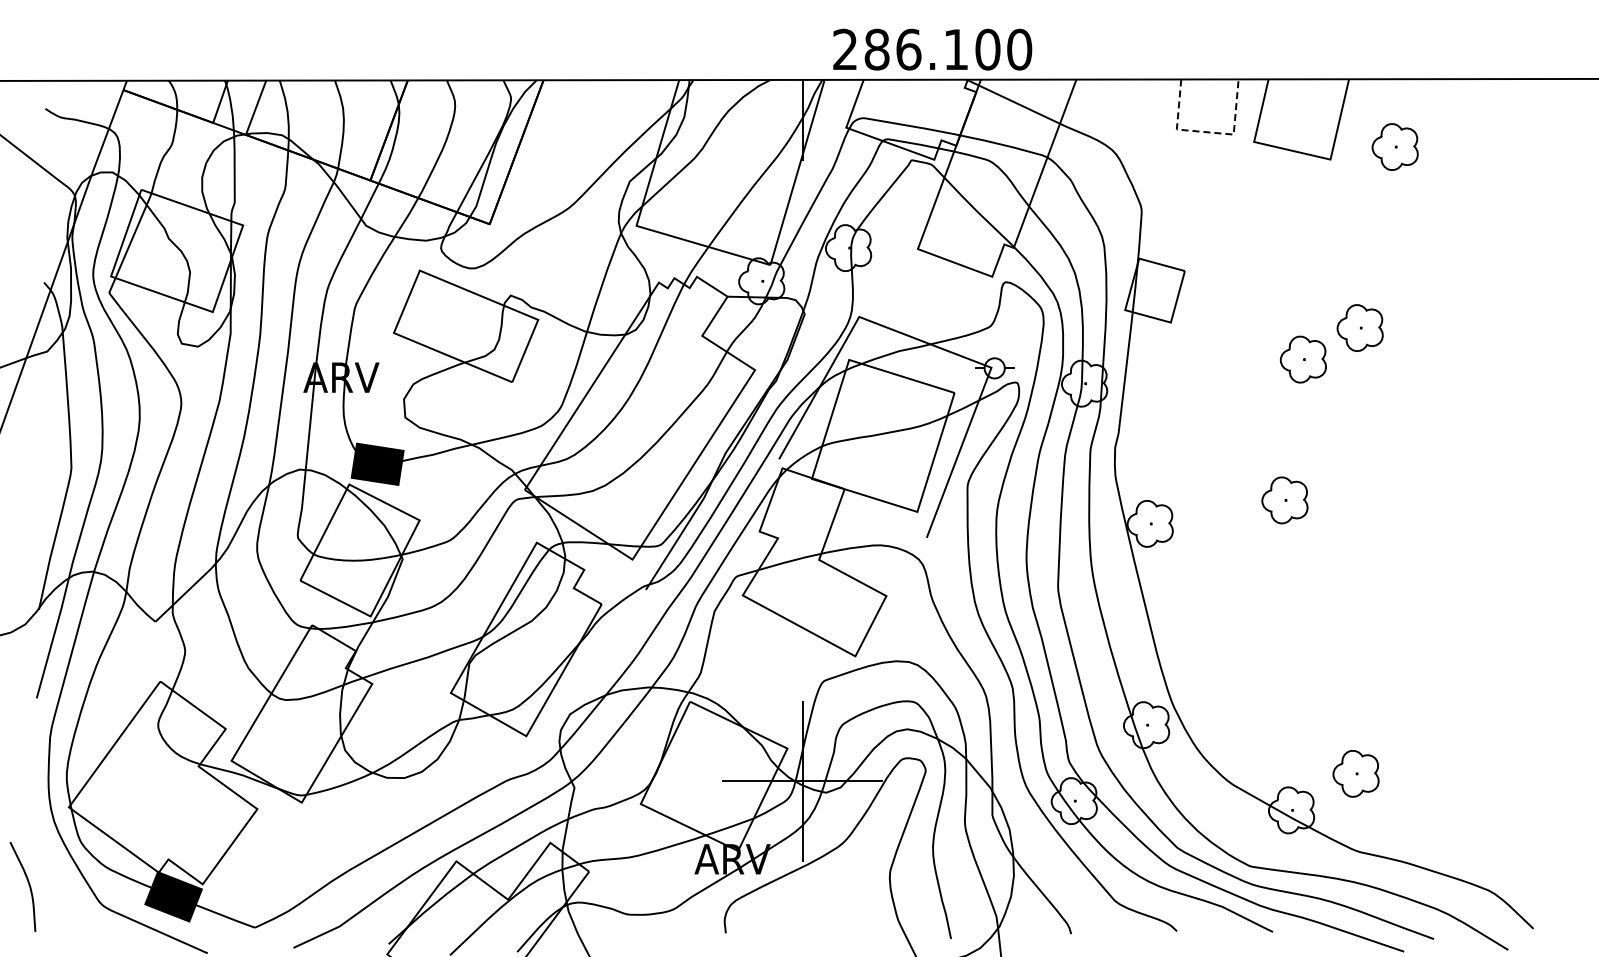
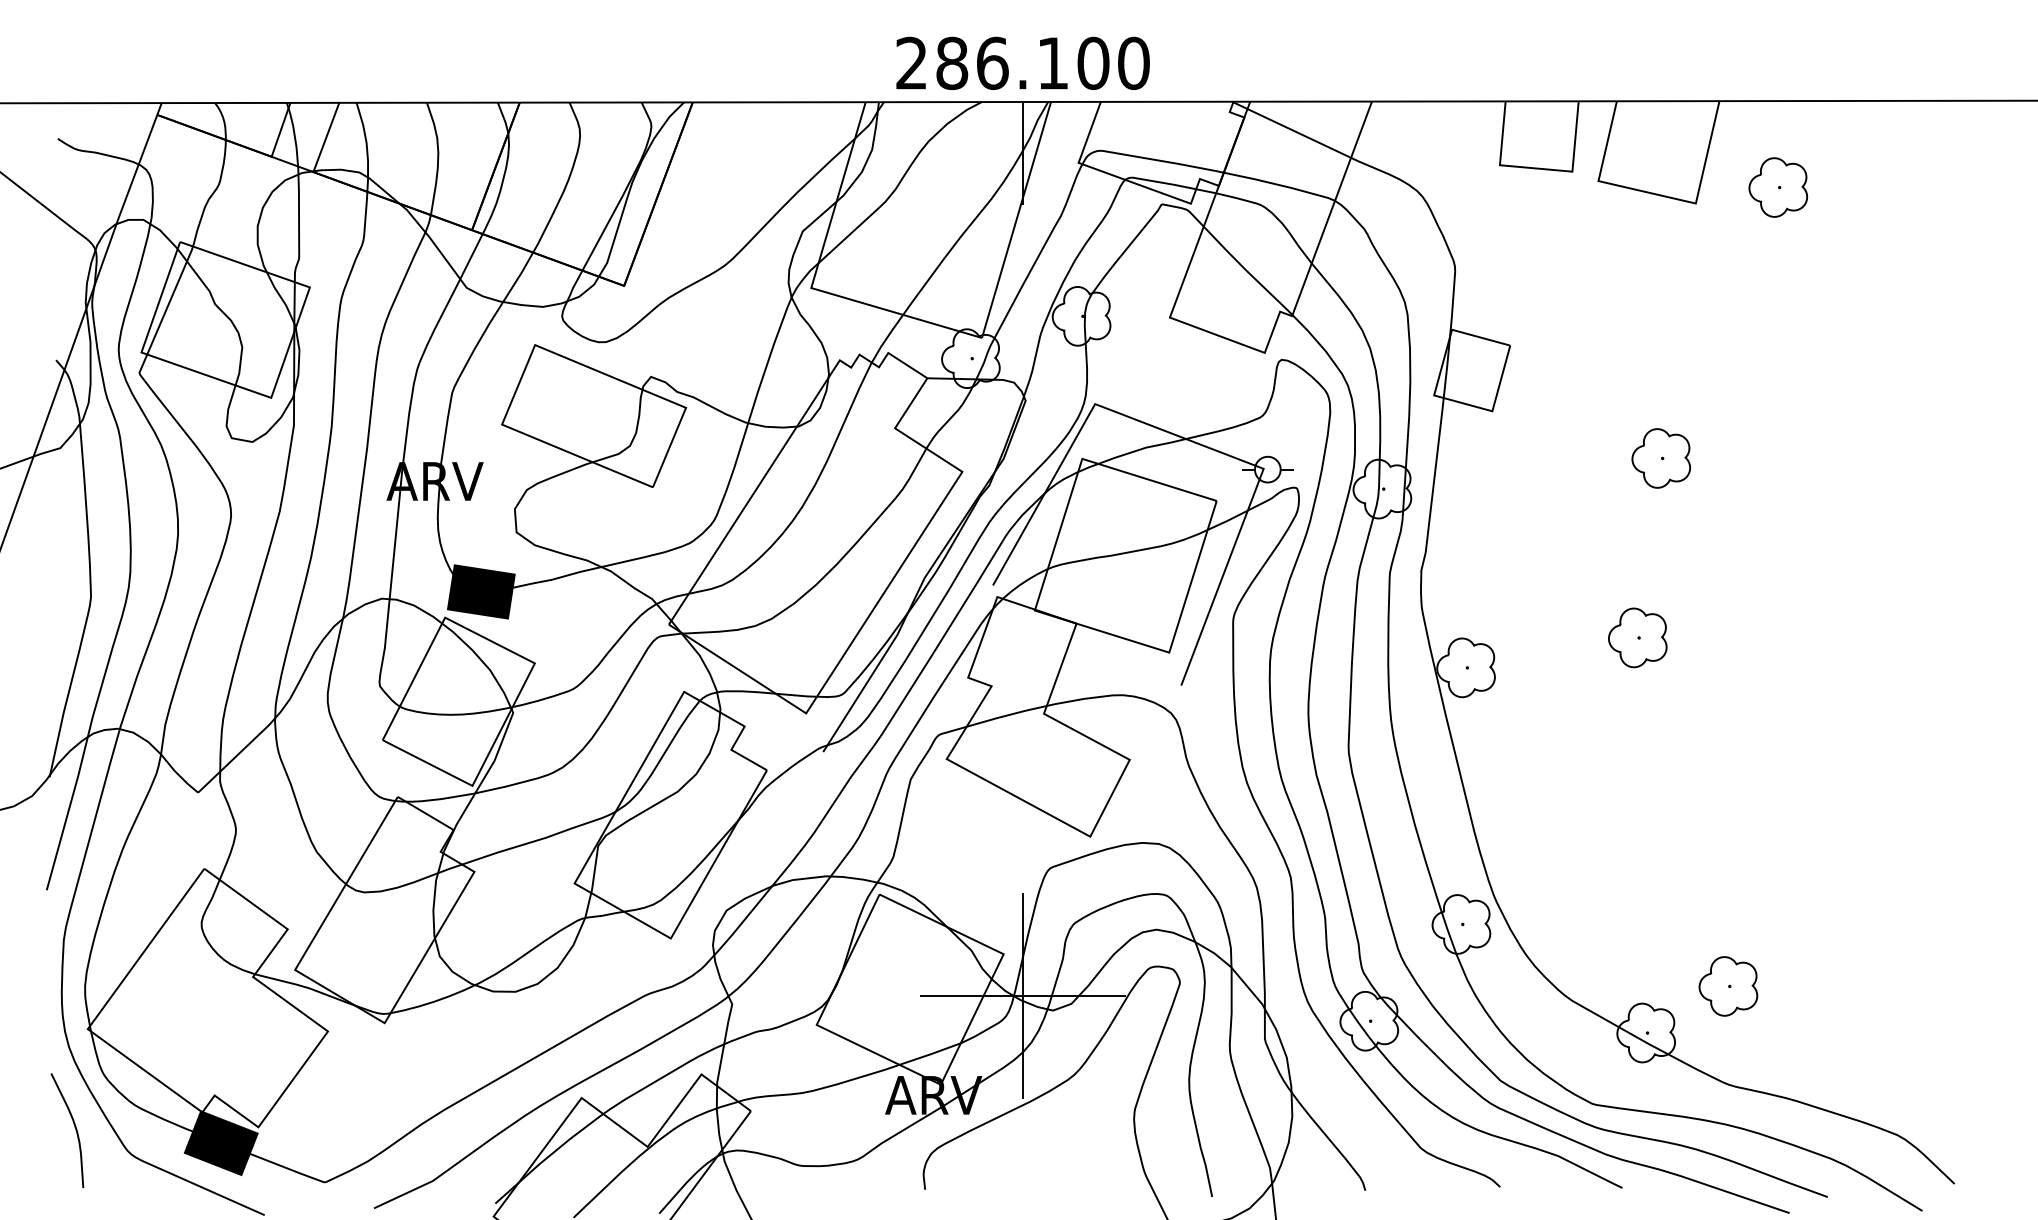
text: (932, 49) -> (1022, 63), moved
line: (1208, 132) -> (1540, 168), dashed -> solid
part: (1359, 327) -> (1732, 417), removed
curve: (28, 885) -> (74, 1128), moved

